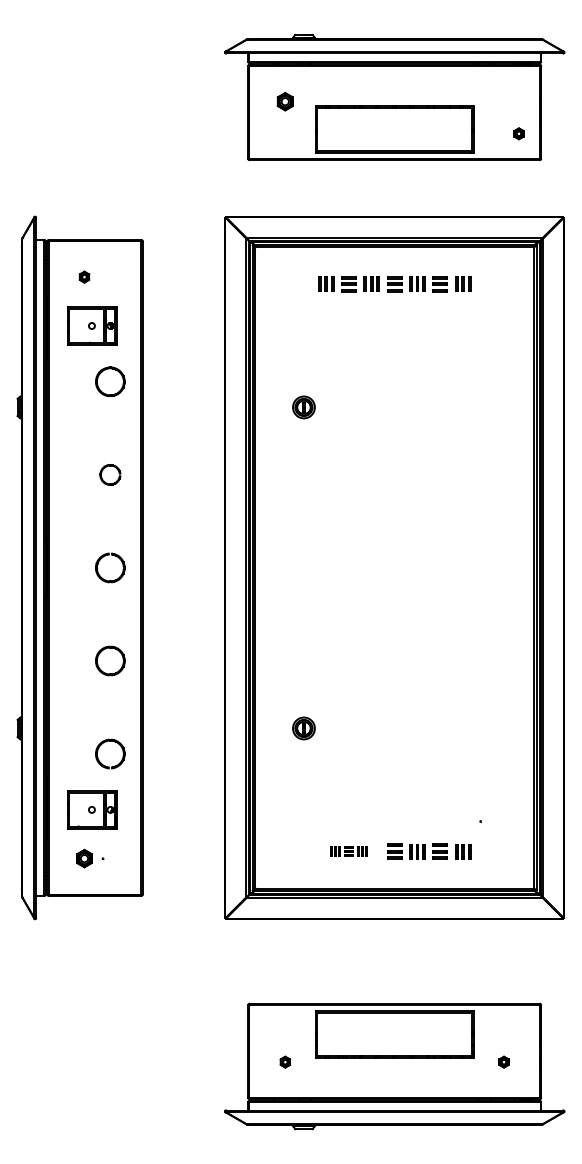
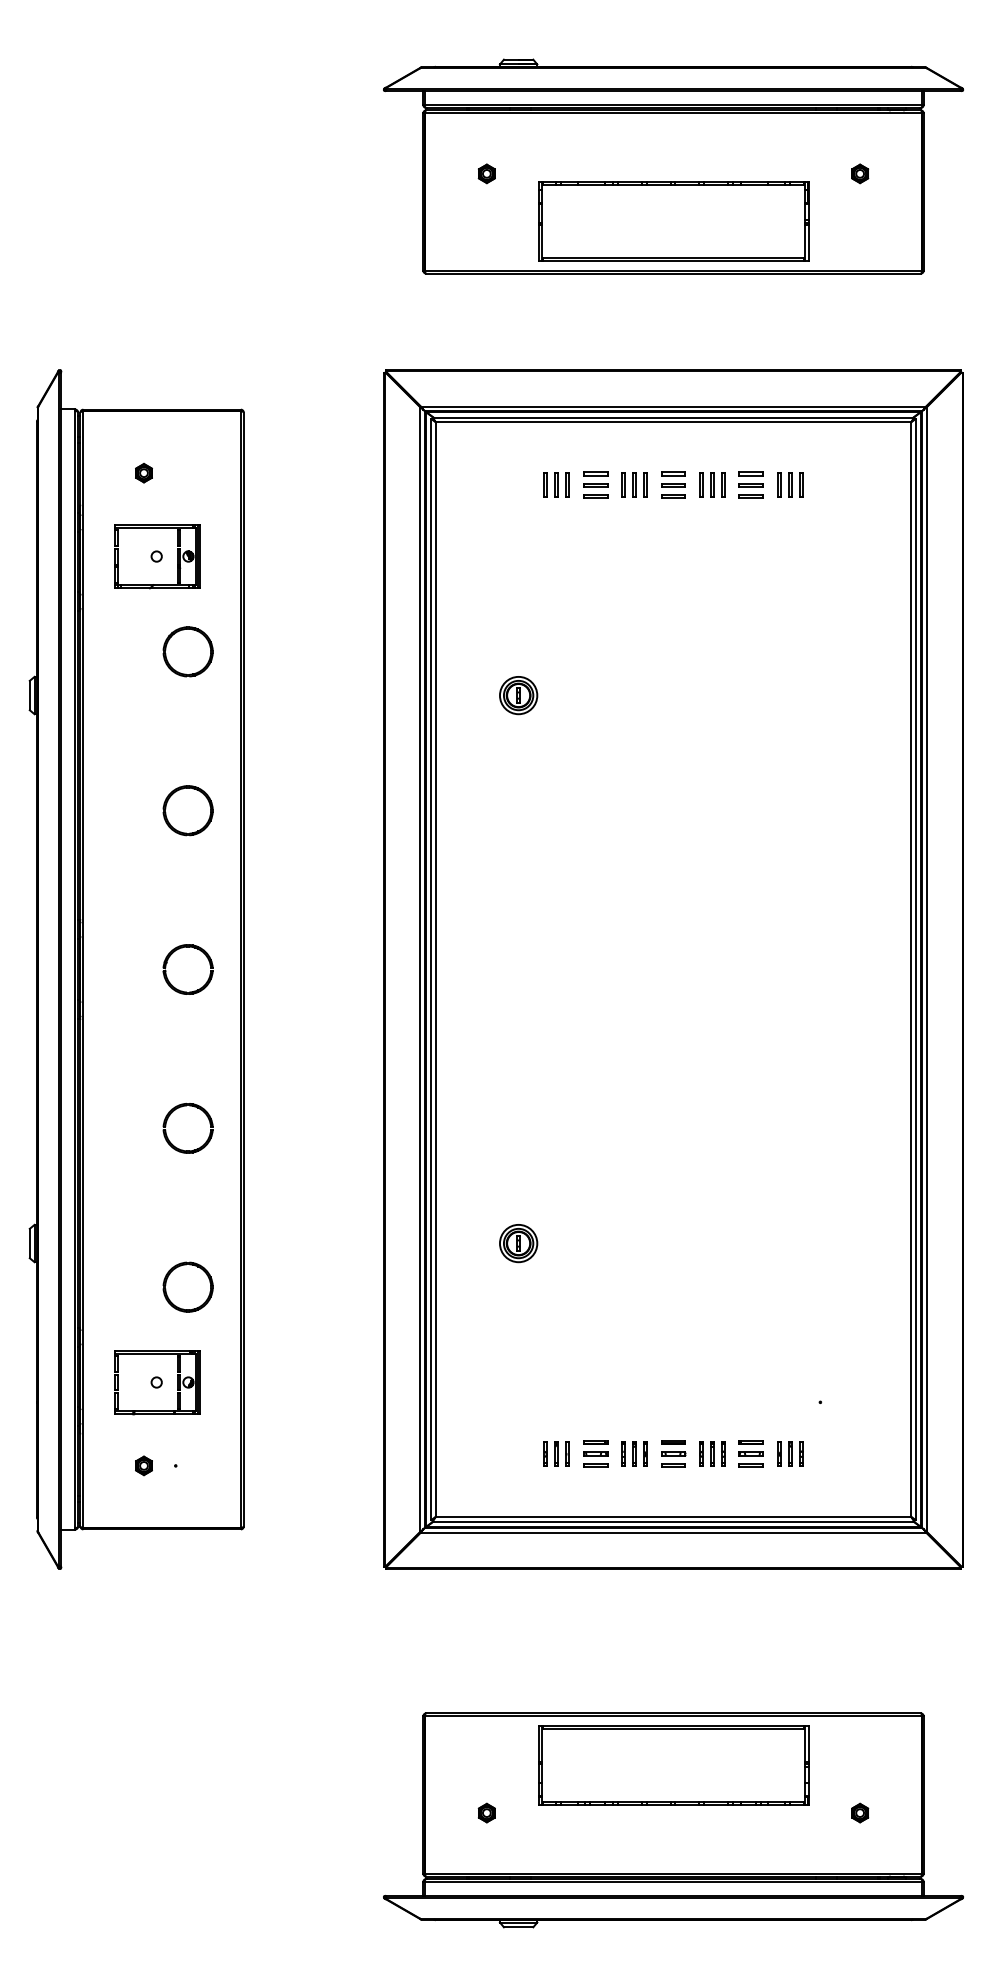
part: (285, 101) -> (487, 173), size x0.62
part: (518, 133) -> (859, 173), moved
part: (110, 474) -> (188, 810), size x1.43
part: (348, 851) -> (594, 1453), size x1.67
part: (84, 858) -> (144, 1465), size x0.62

